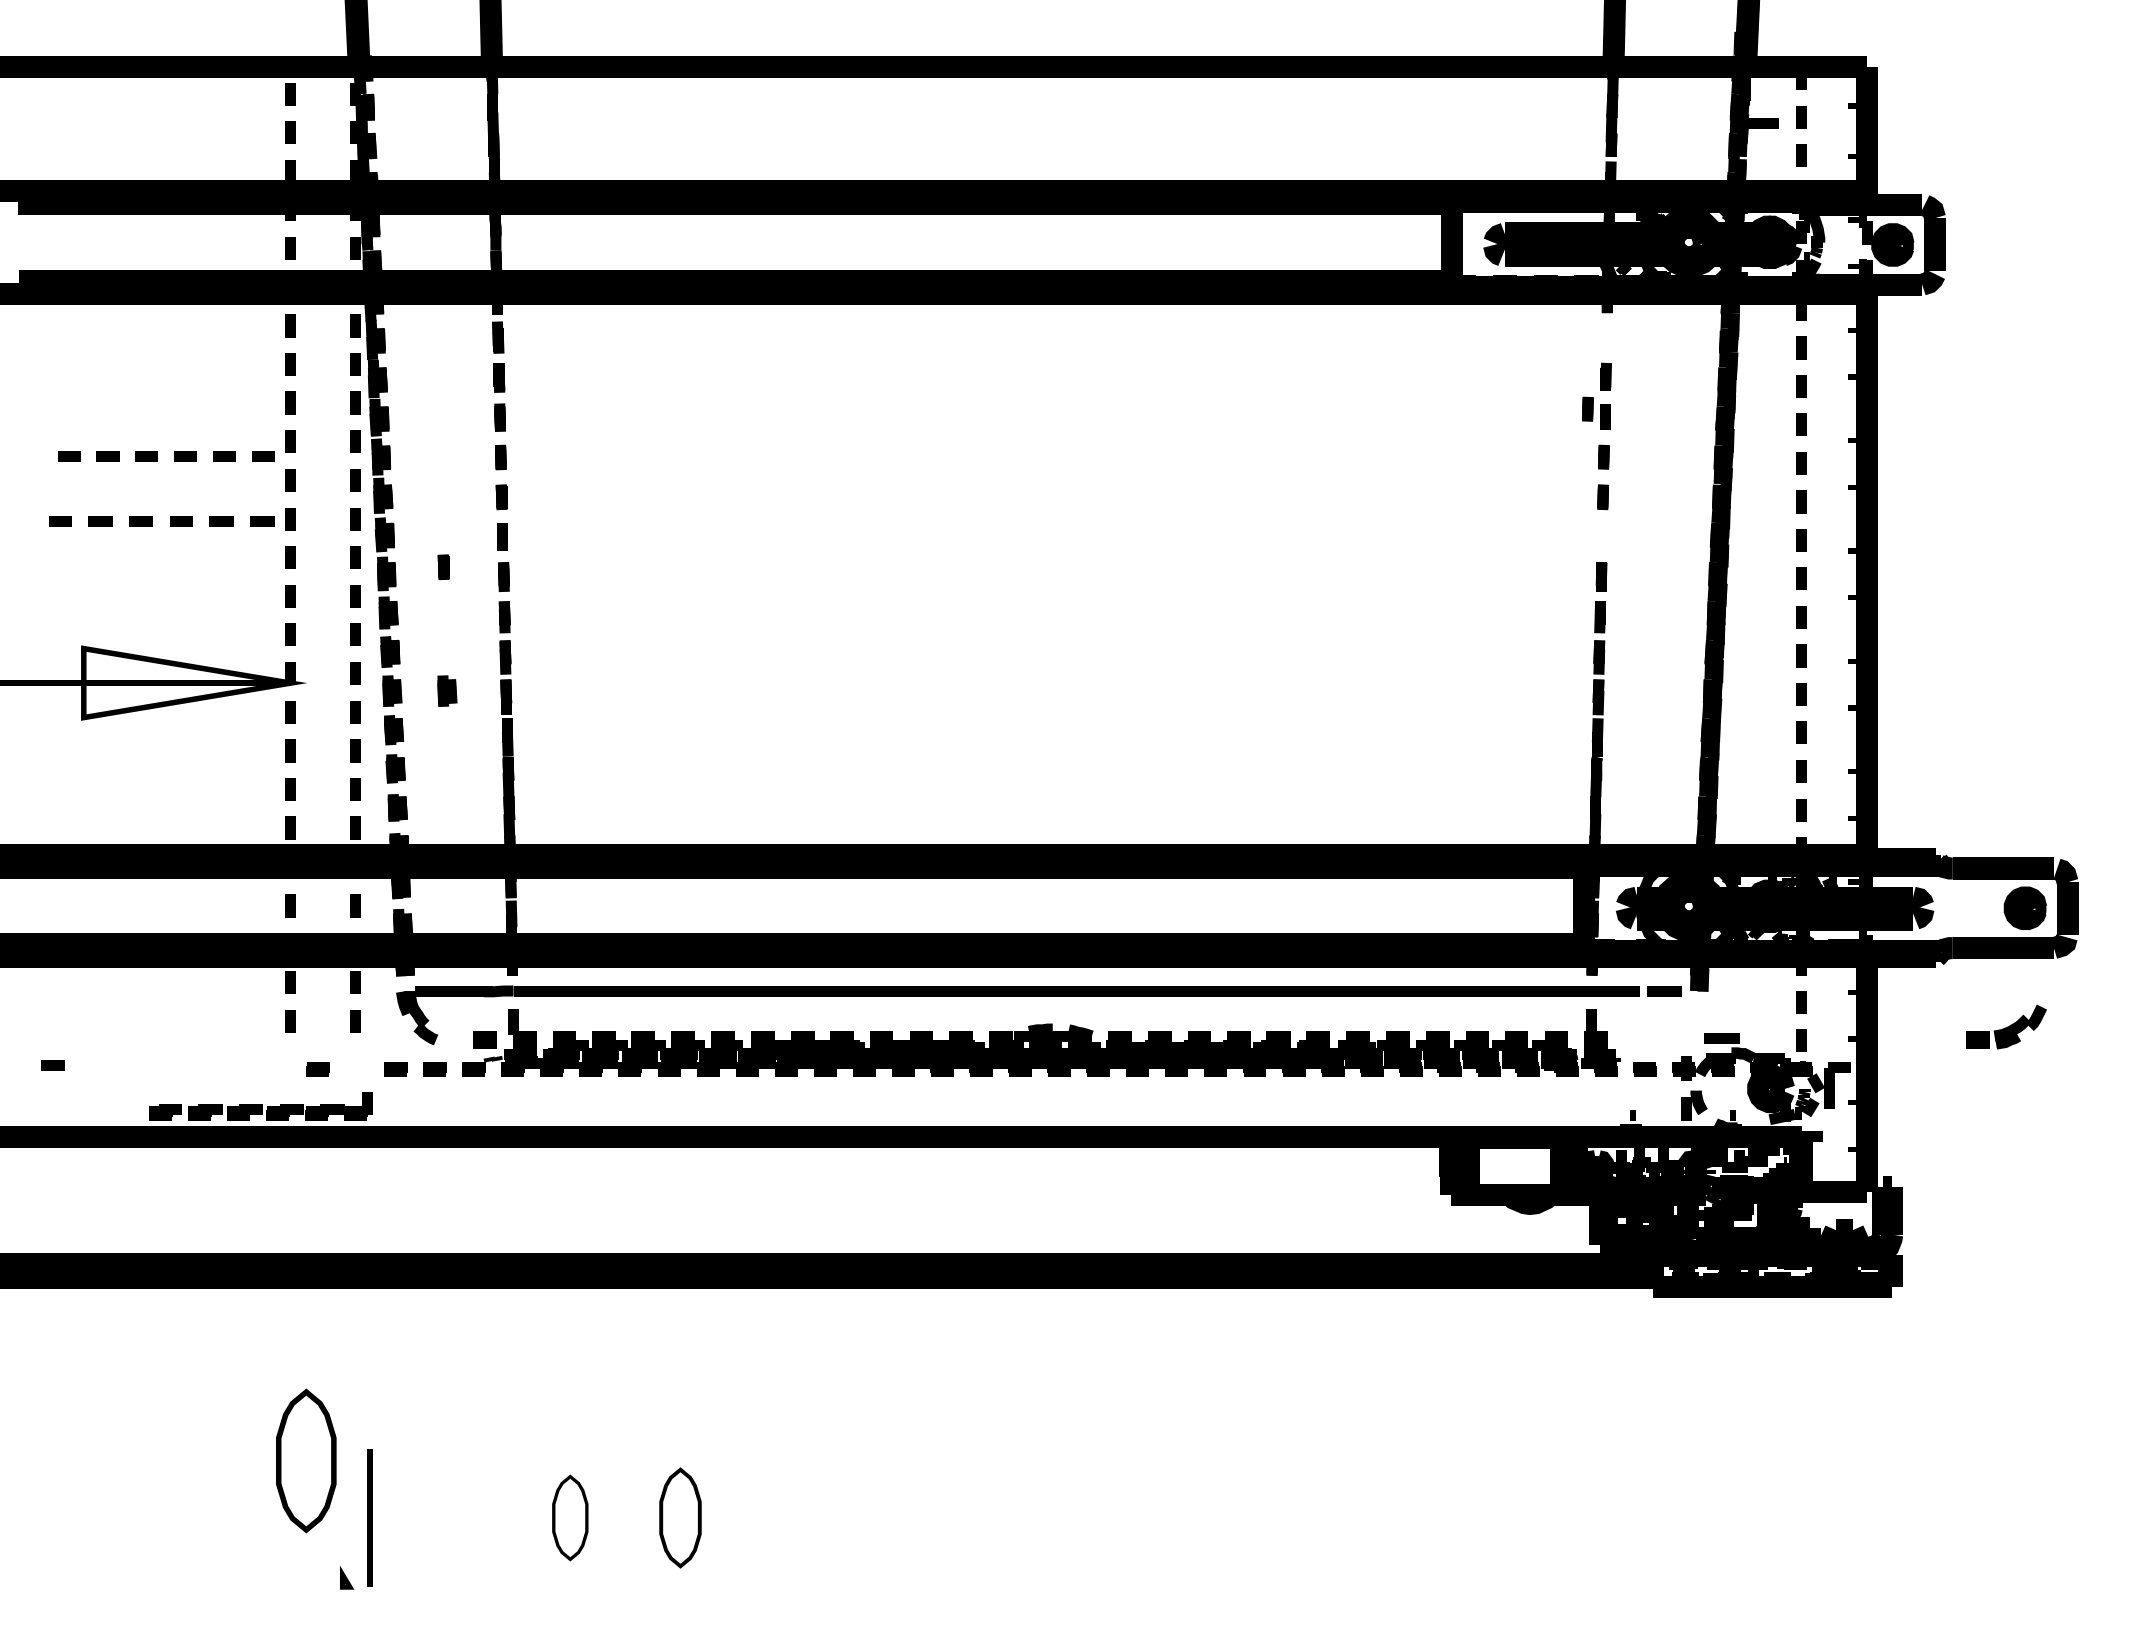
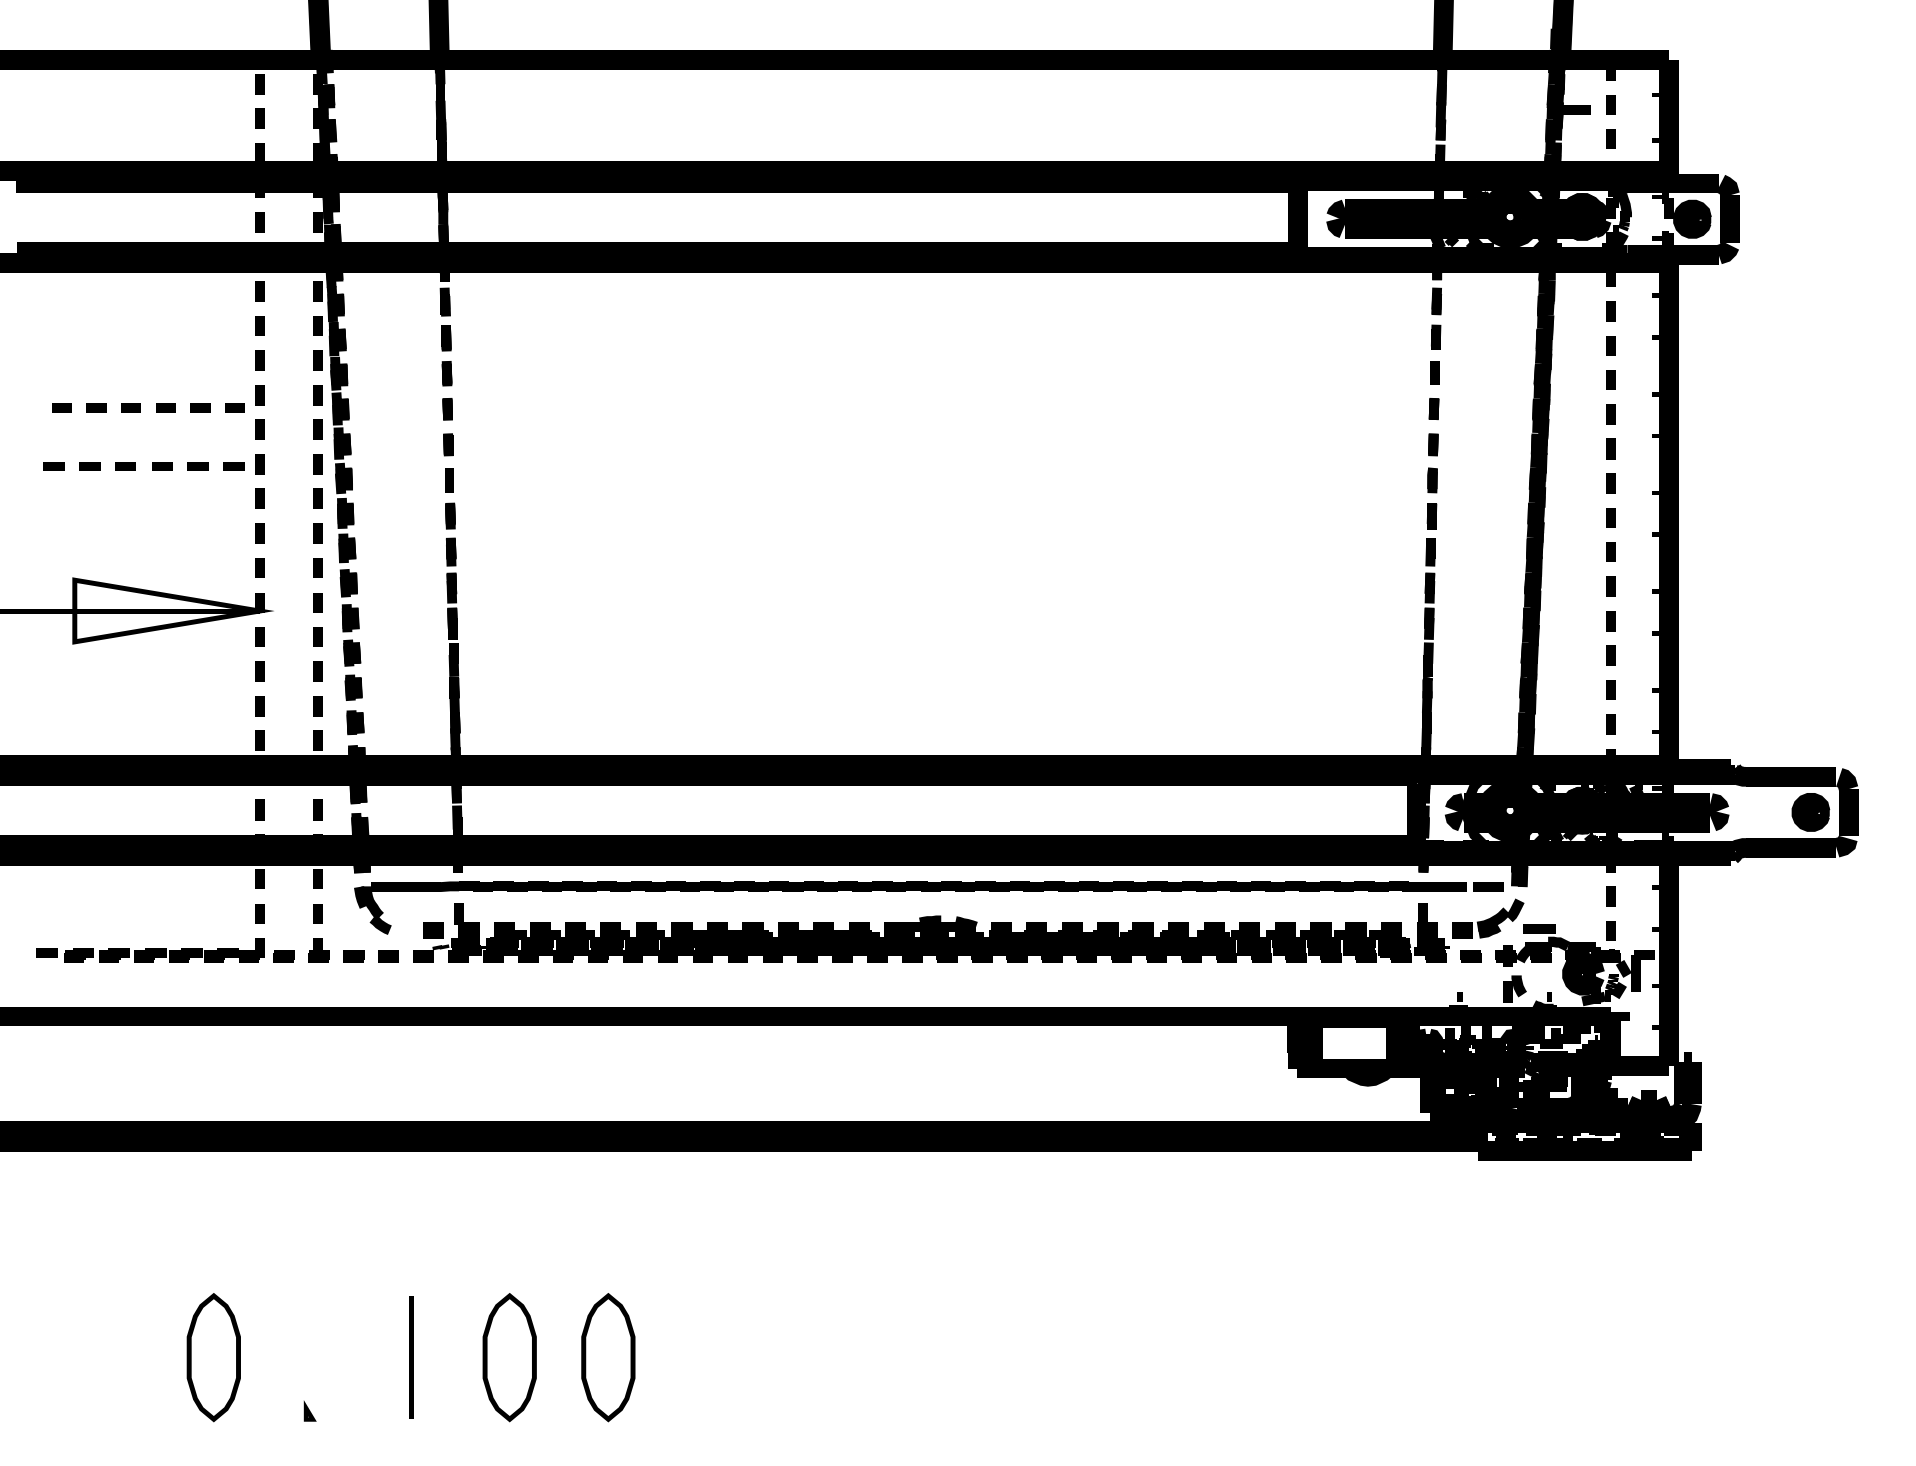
part: (1606, 336) -> (1436, 301), added
part: (1587, 408) -> (1419, 365), removed
part: (1602, 536) -> (1432, 479), added
part: (443, 567) -> (396, 507), removed
part: (447, 690) -> (400, 617), removed
part: (2006, 1026) -> (1488, 918), moved
part: (356, 1062) -> (318, 950), added
part: (260, 1106) -> (163, 950), moved
part: (306, 1460) -> (214, 1357), moved
line: (369, 1517) -> (410, 1357), moved
part: (570, 1517) -> (510, 1357), size x1.67
part: (680, 1517) -> (608, 1357), size x1.43

